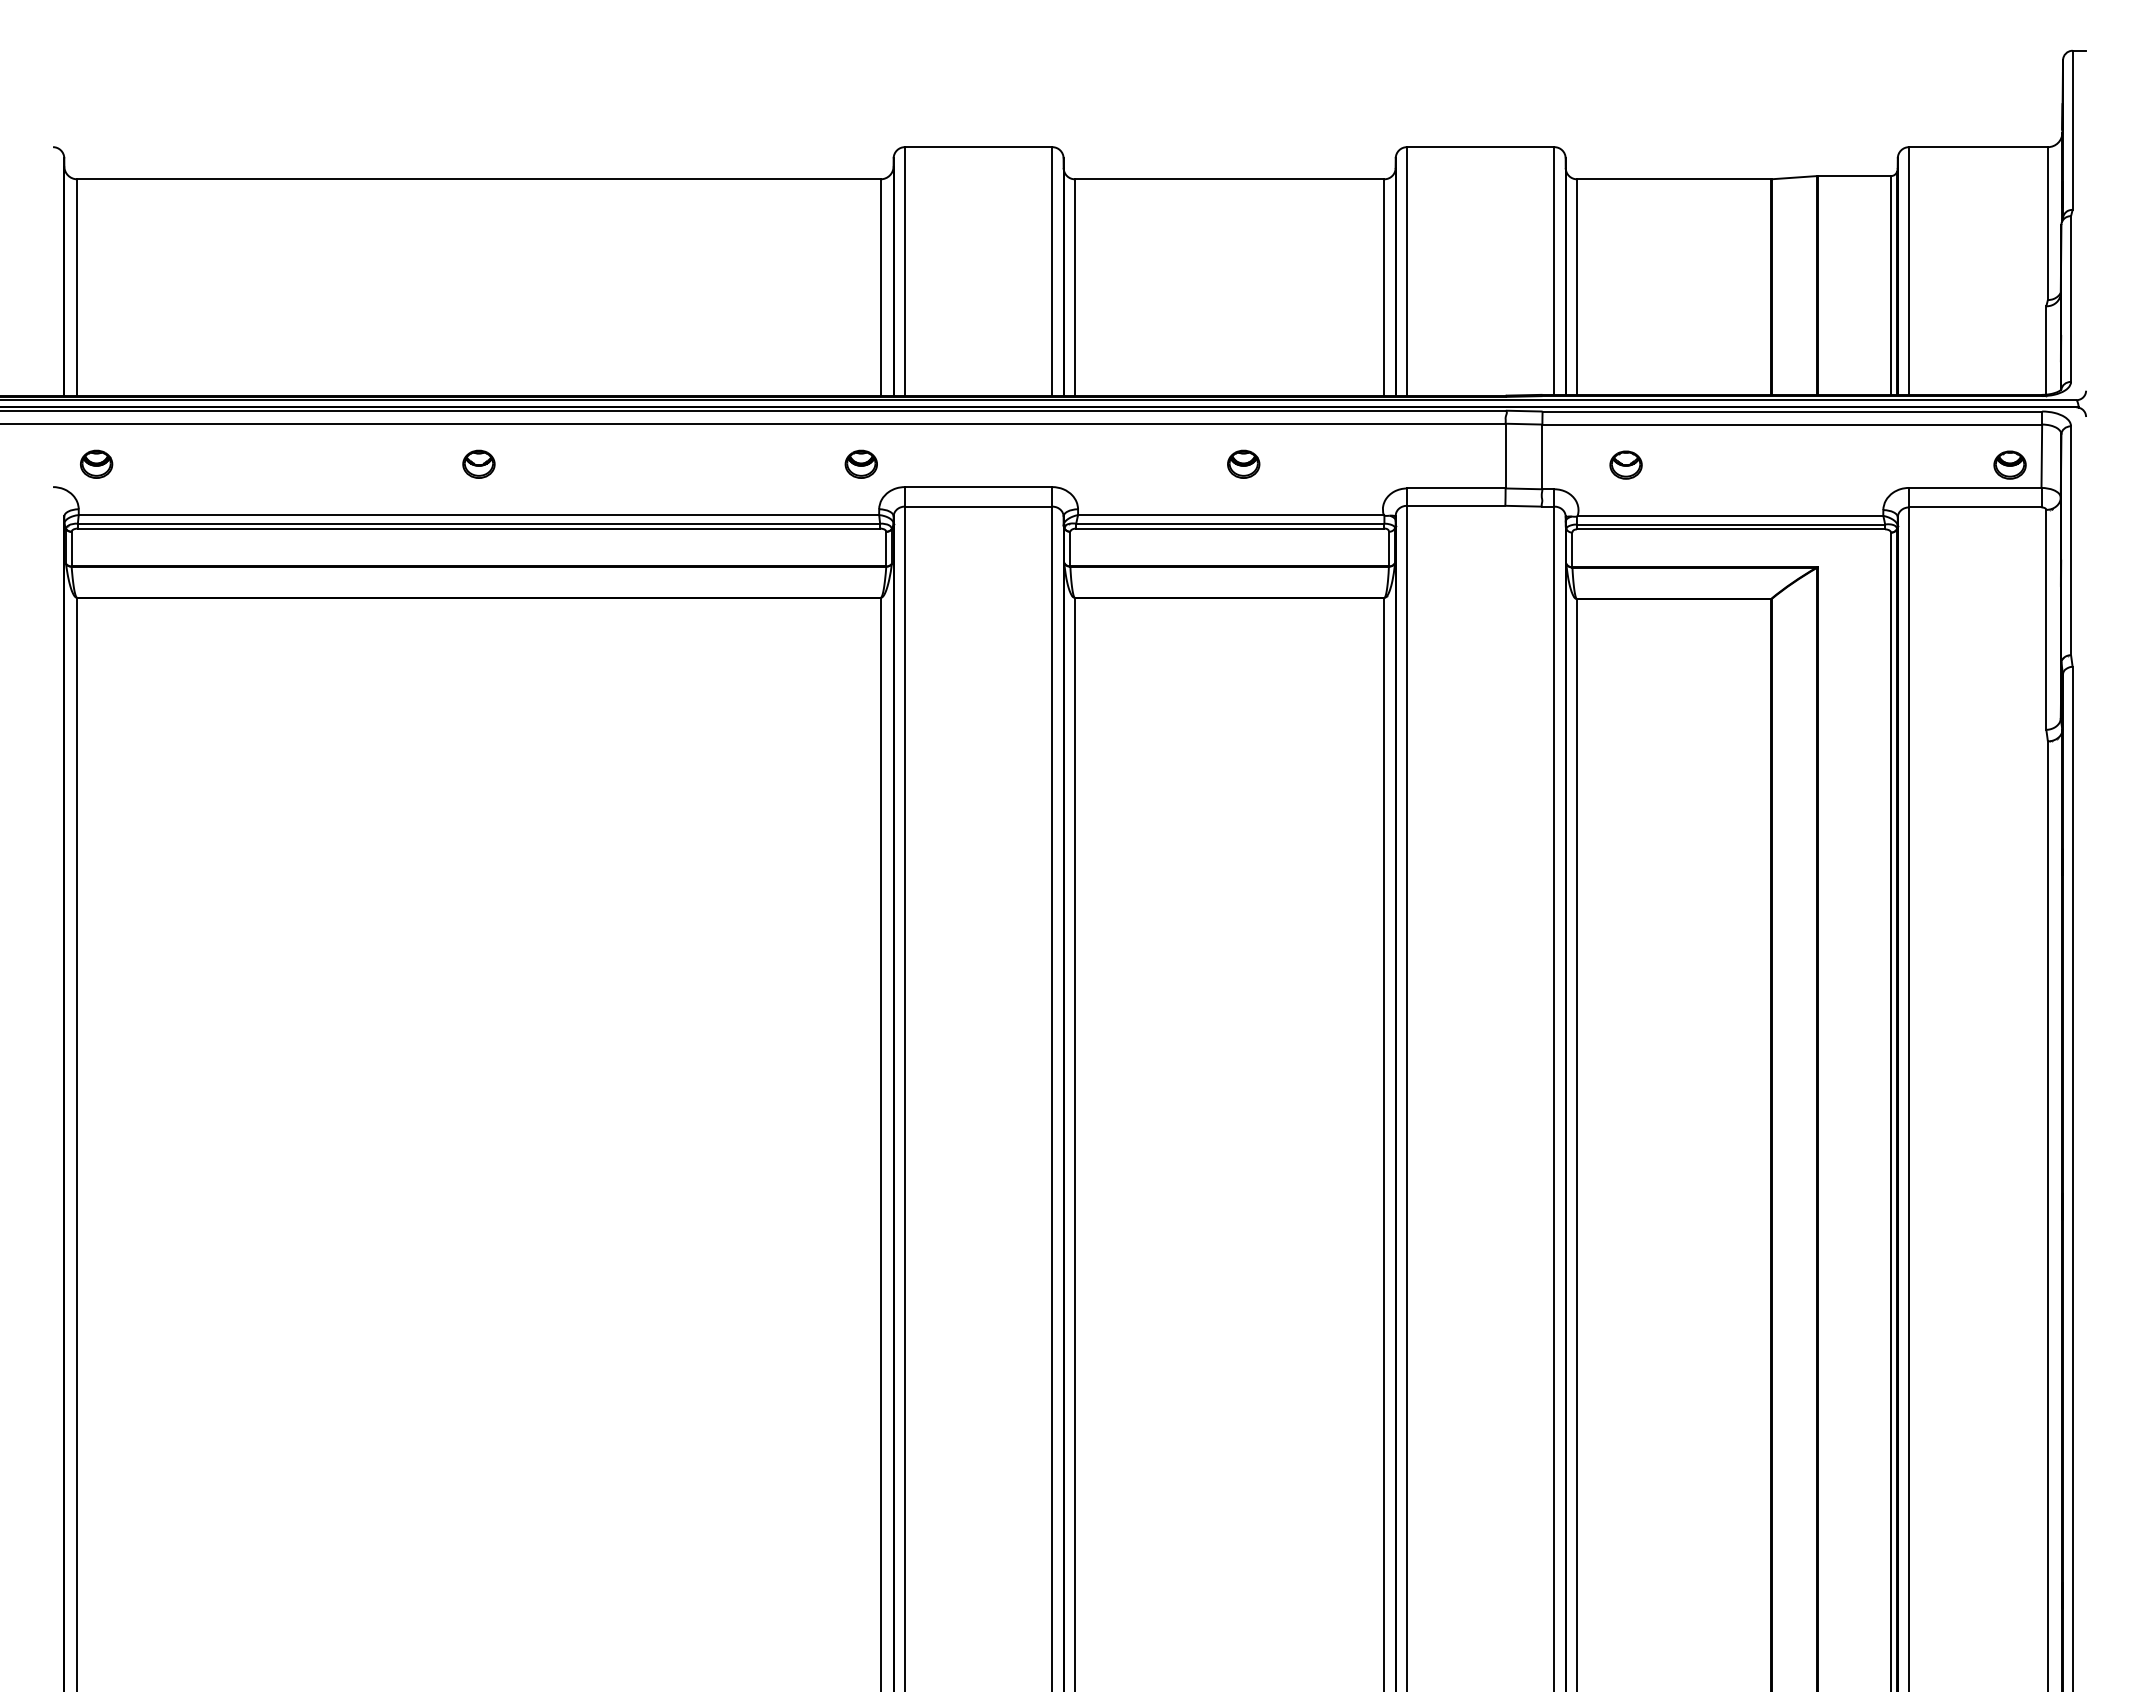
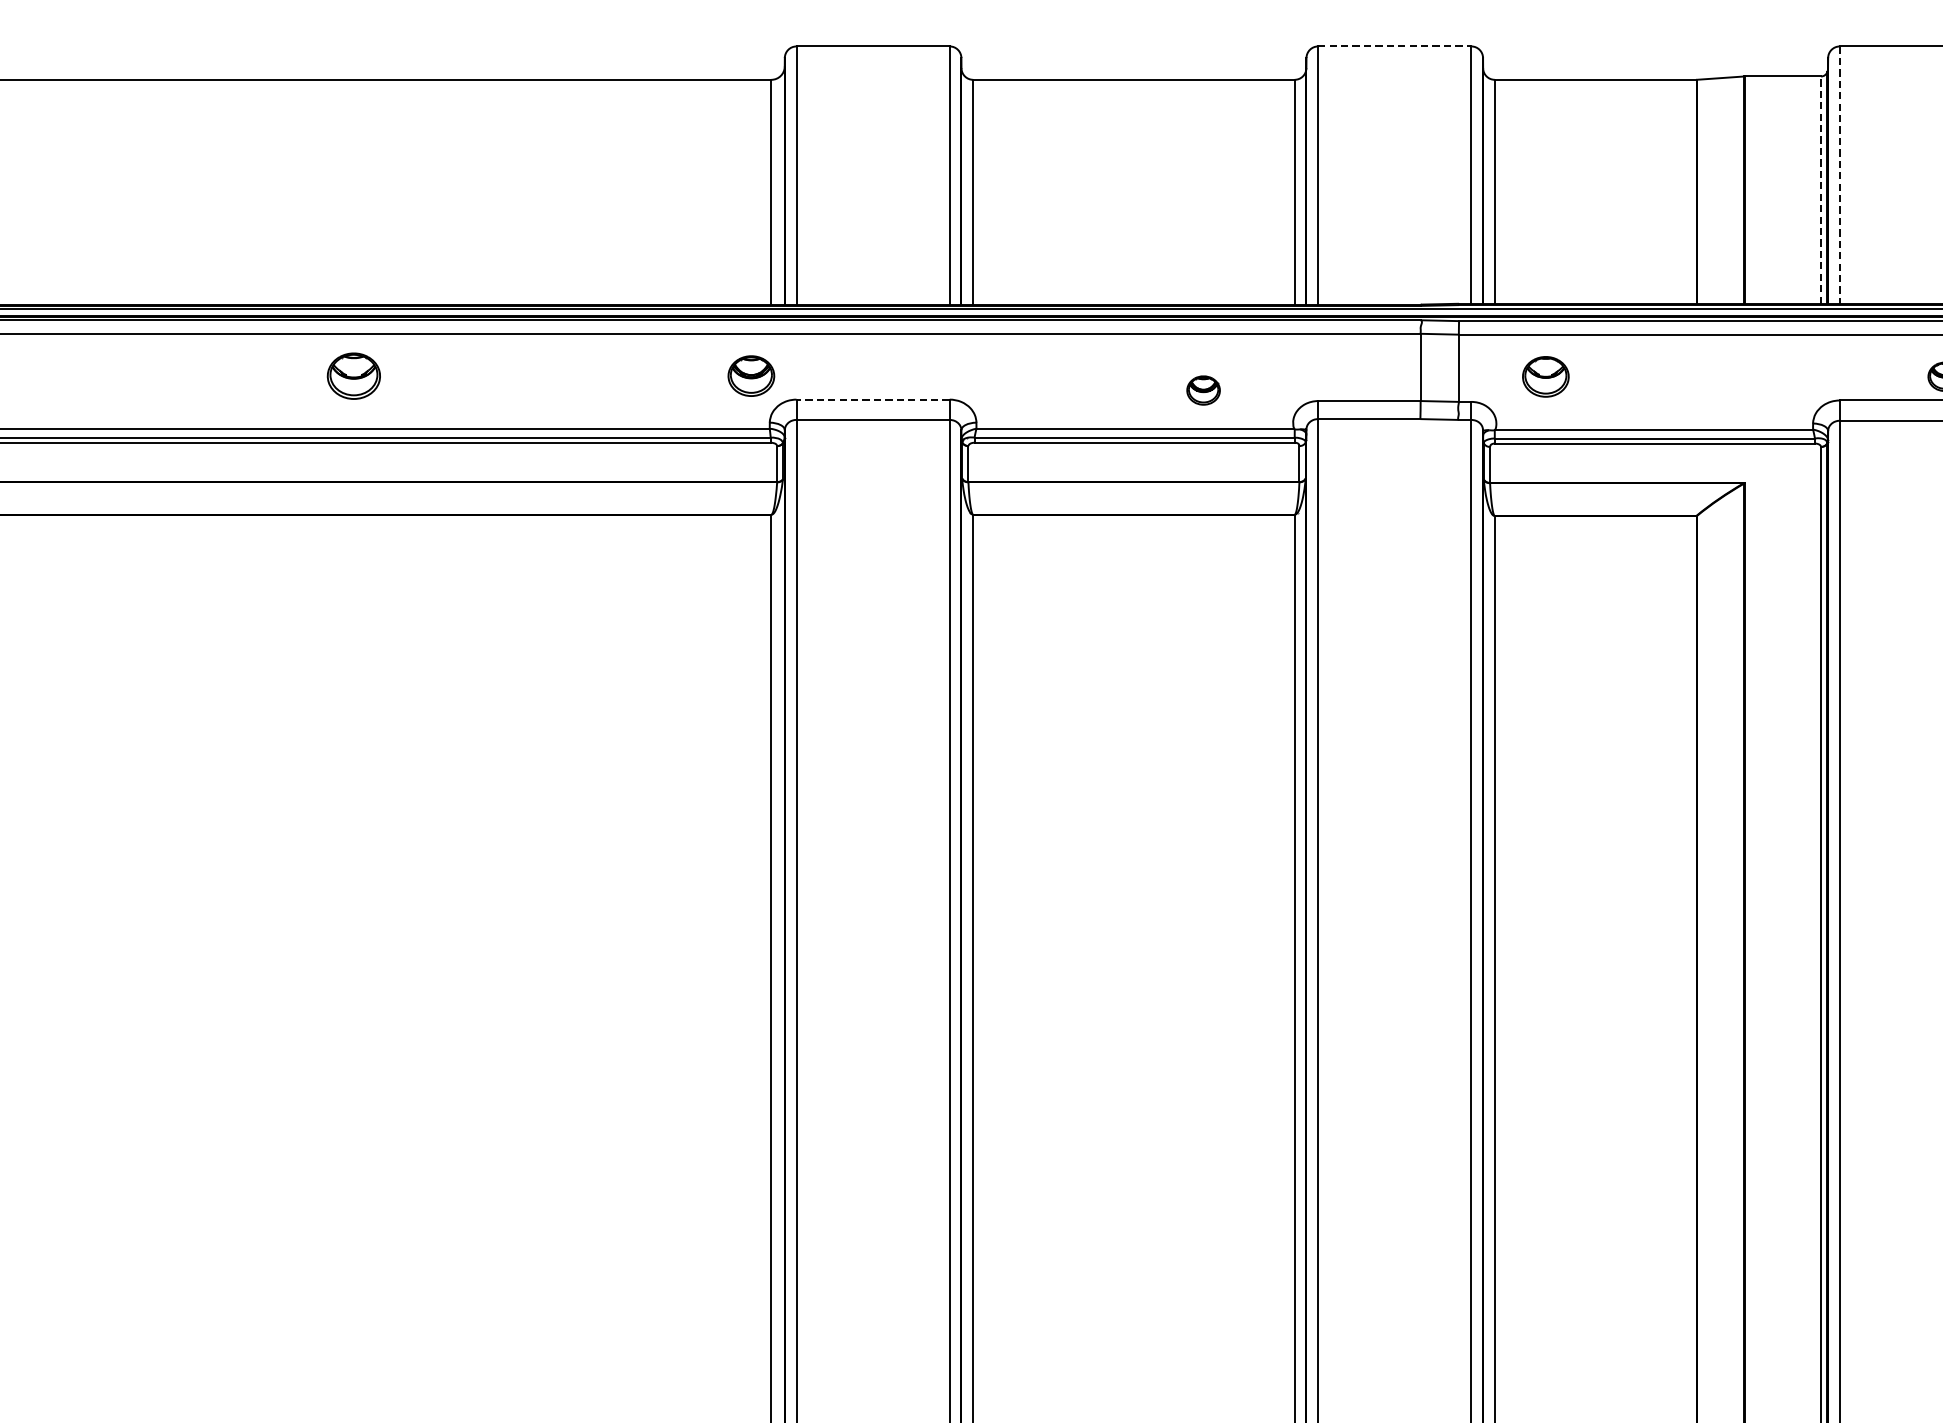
line: (1480, 147) -> (1394, 46), solid -> dashed
line: (1909, 271) -> (1840, 175), solid -> dashed
line: (1891, 284) -> (1821, 189), solid -> dashed
part: (478, 463) -> (353, 375), size x1.6
part: (860, 463) -> (750, 375), size x1.4
part: (1243, 463) -> (1203, 389), moved
part: (1625, 464) -> (1545, 376), size x1.4
line: (978, 487) -> (872, 400), solid -> dashed

